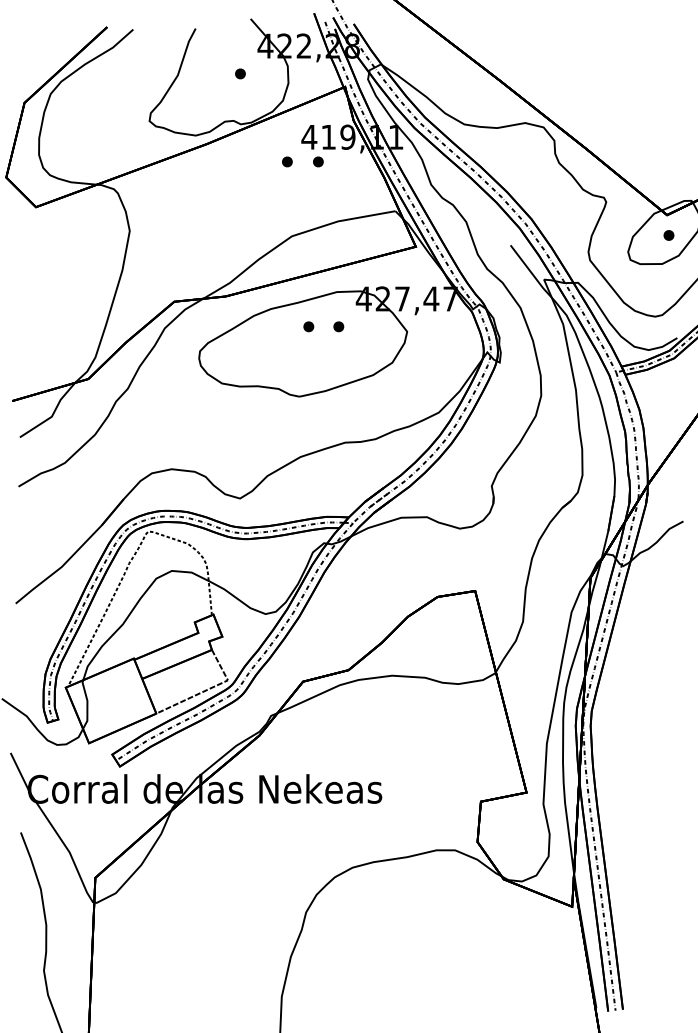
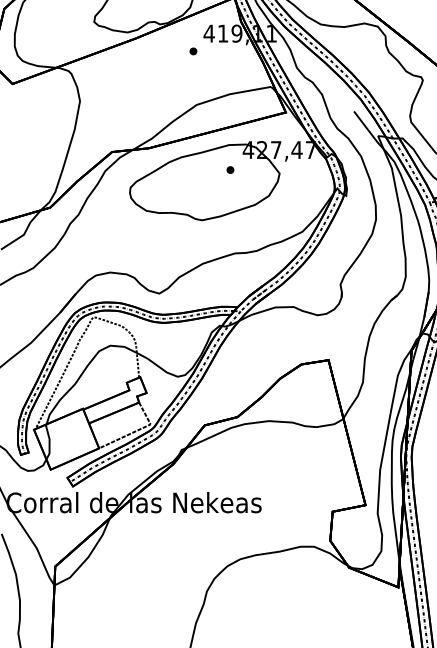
part: (318, 161) -> (215, 51), removed
part: (308, 326) -> (208, 169), removed

